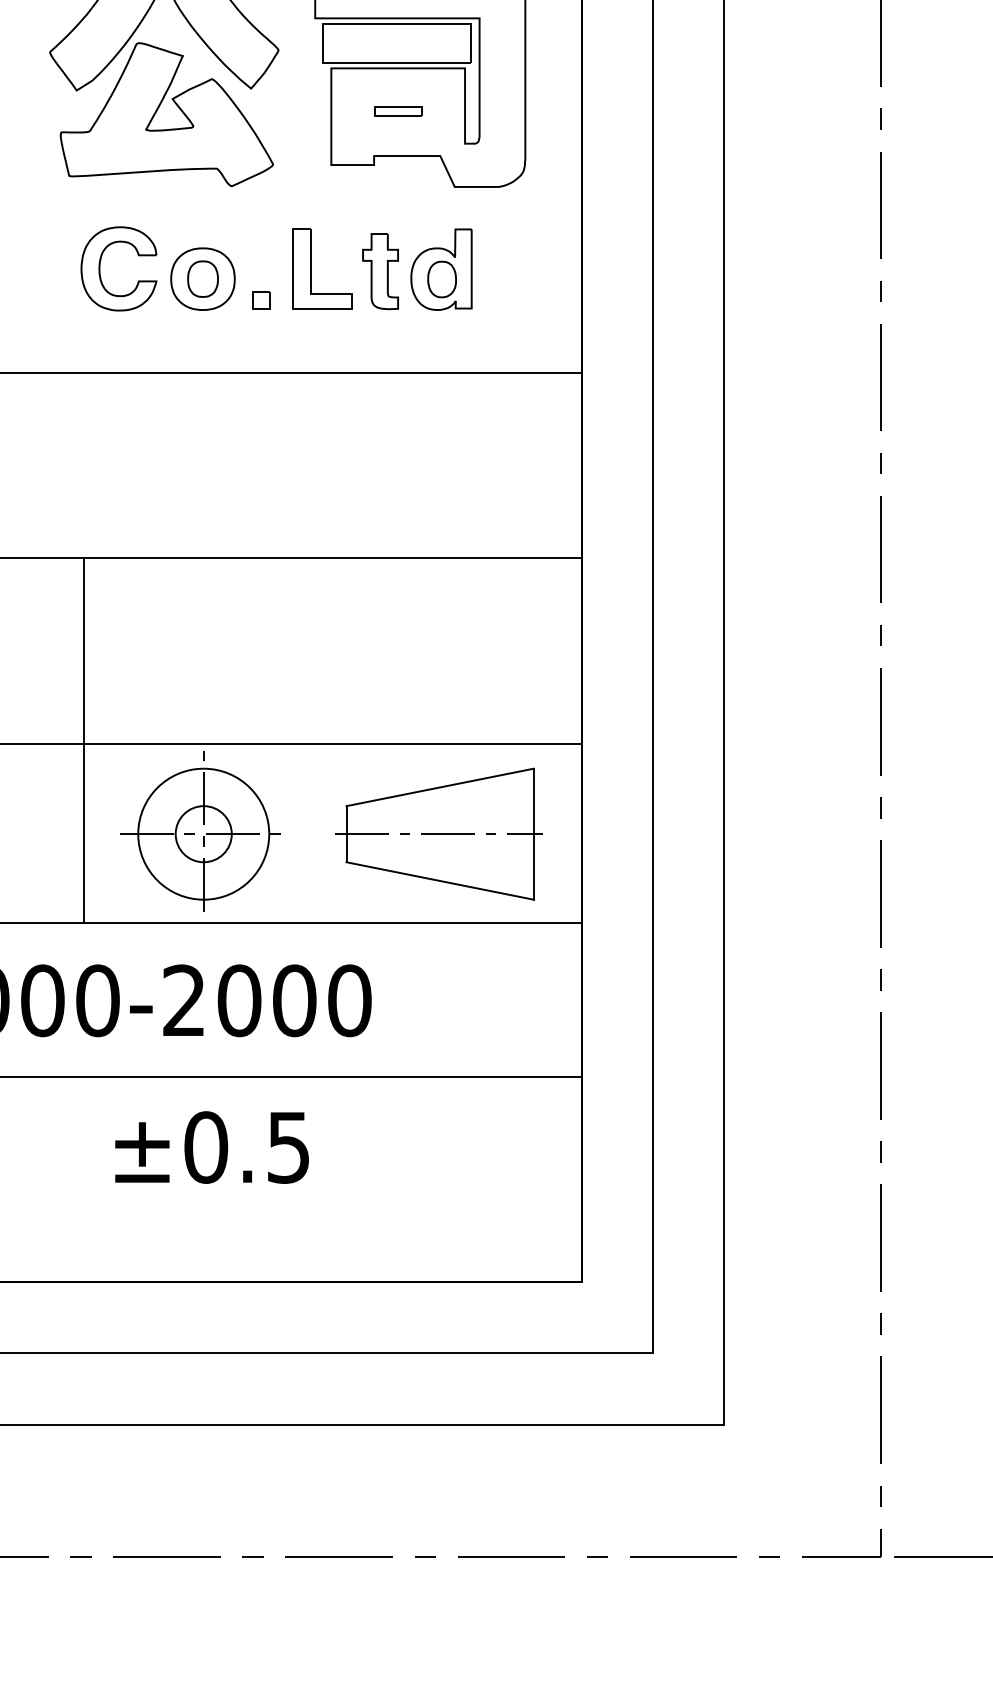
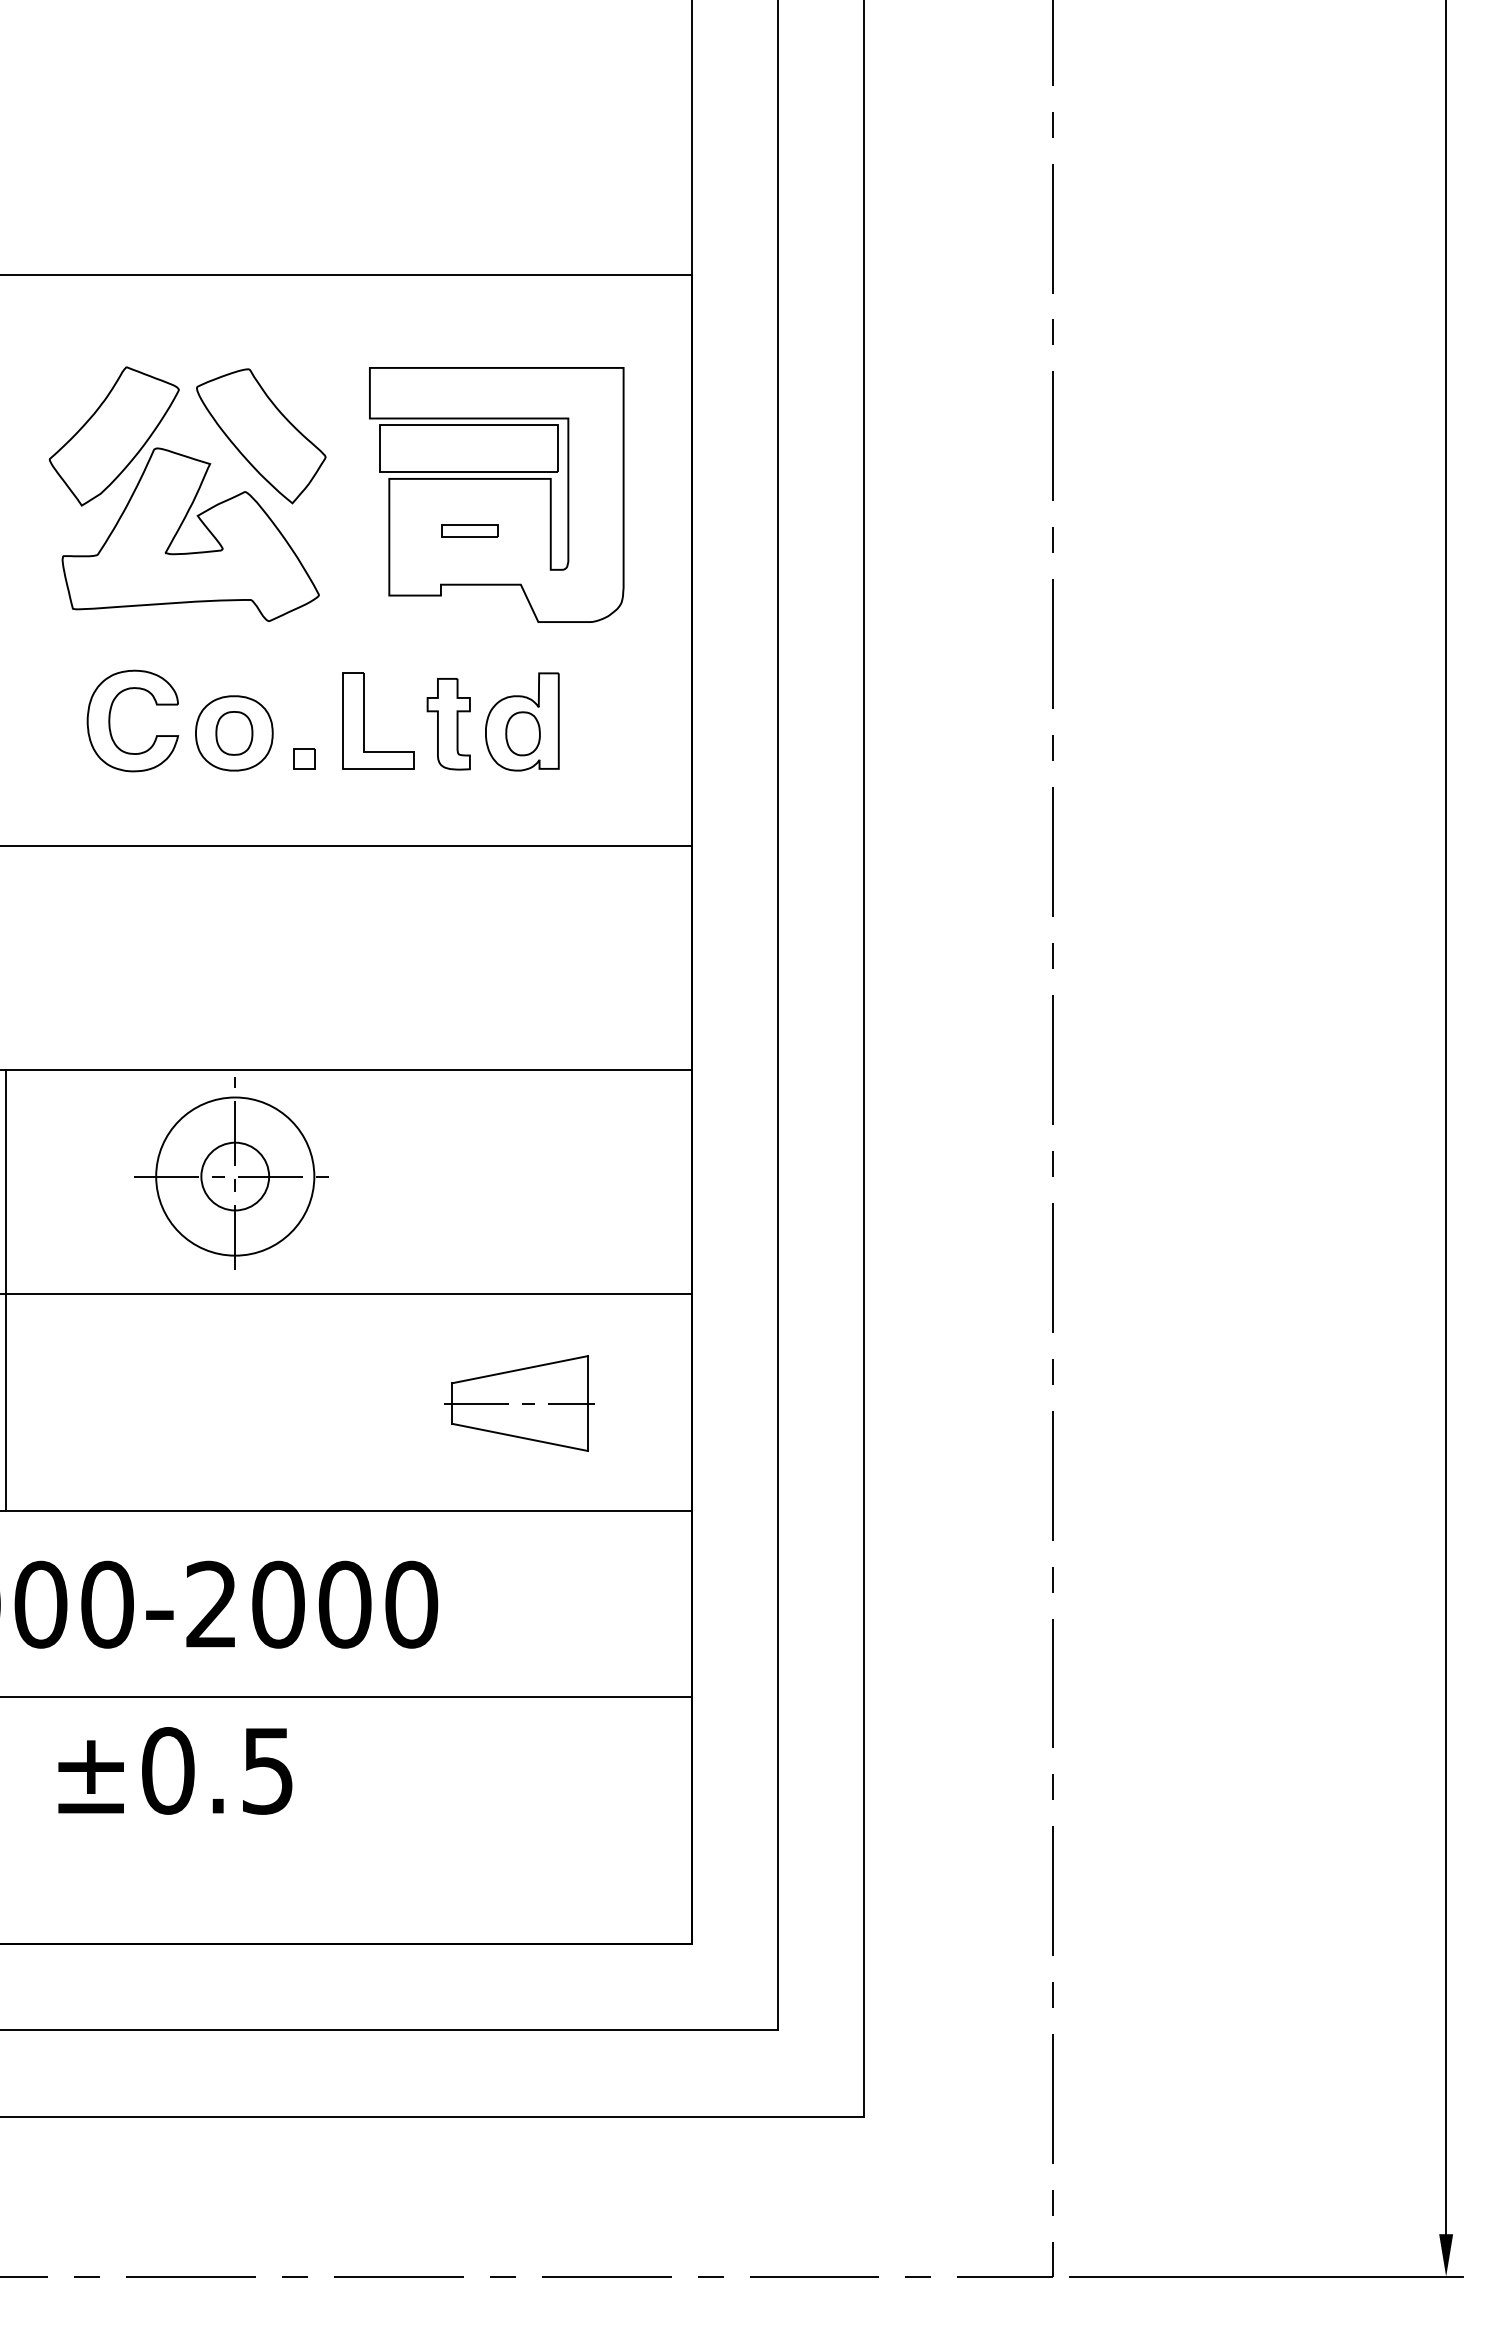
line: (84, 740) -> (6, 1290), moved
part: (200, 831) -> (231, 1173), moved
part: (439, 834) -> (519, 1403), size x0.6
text: (212, 1147) -> (175, 1770), moved

